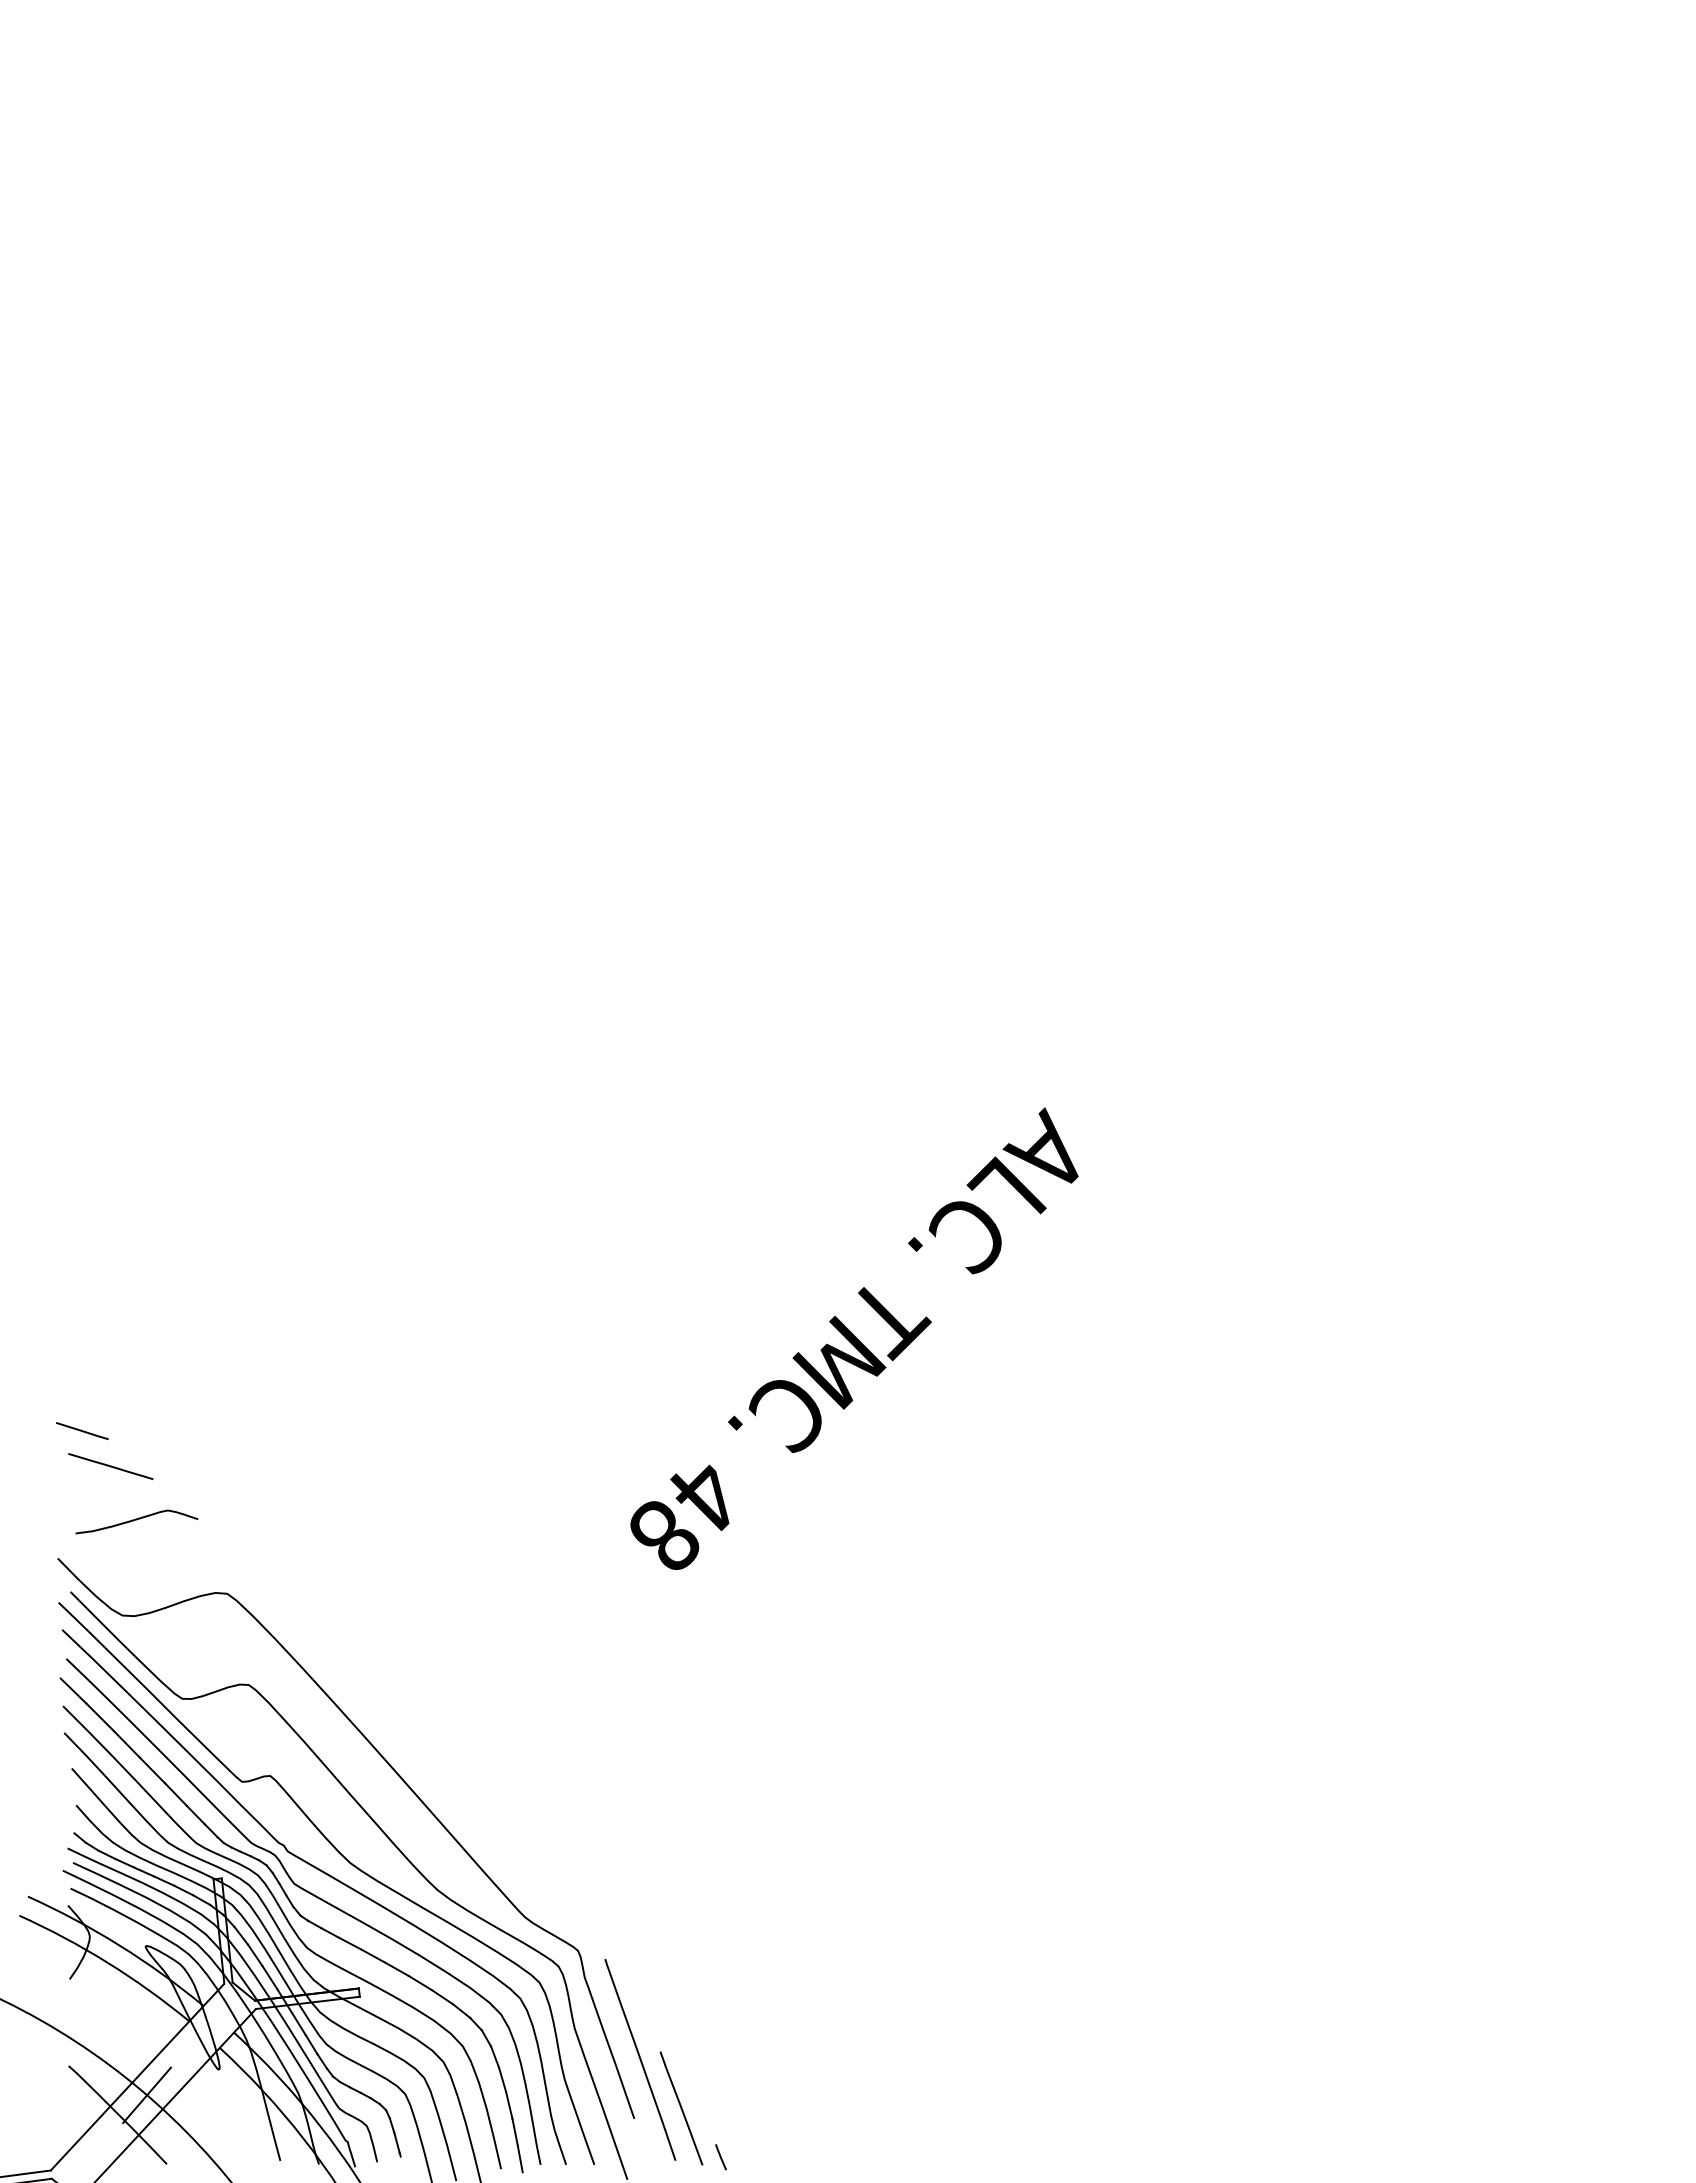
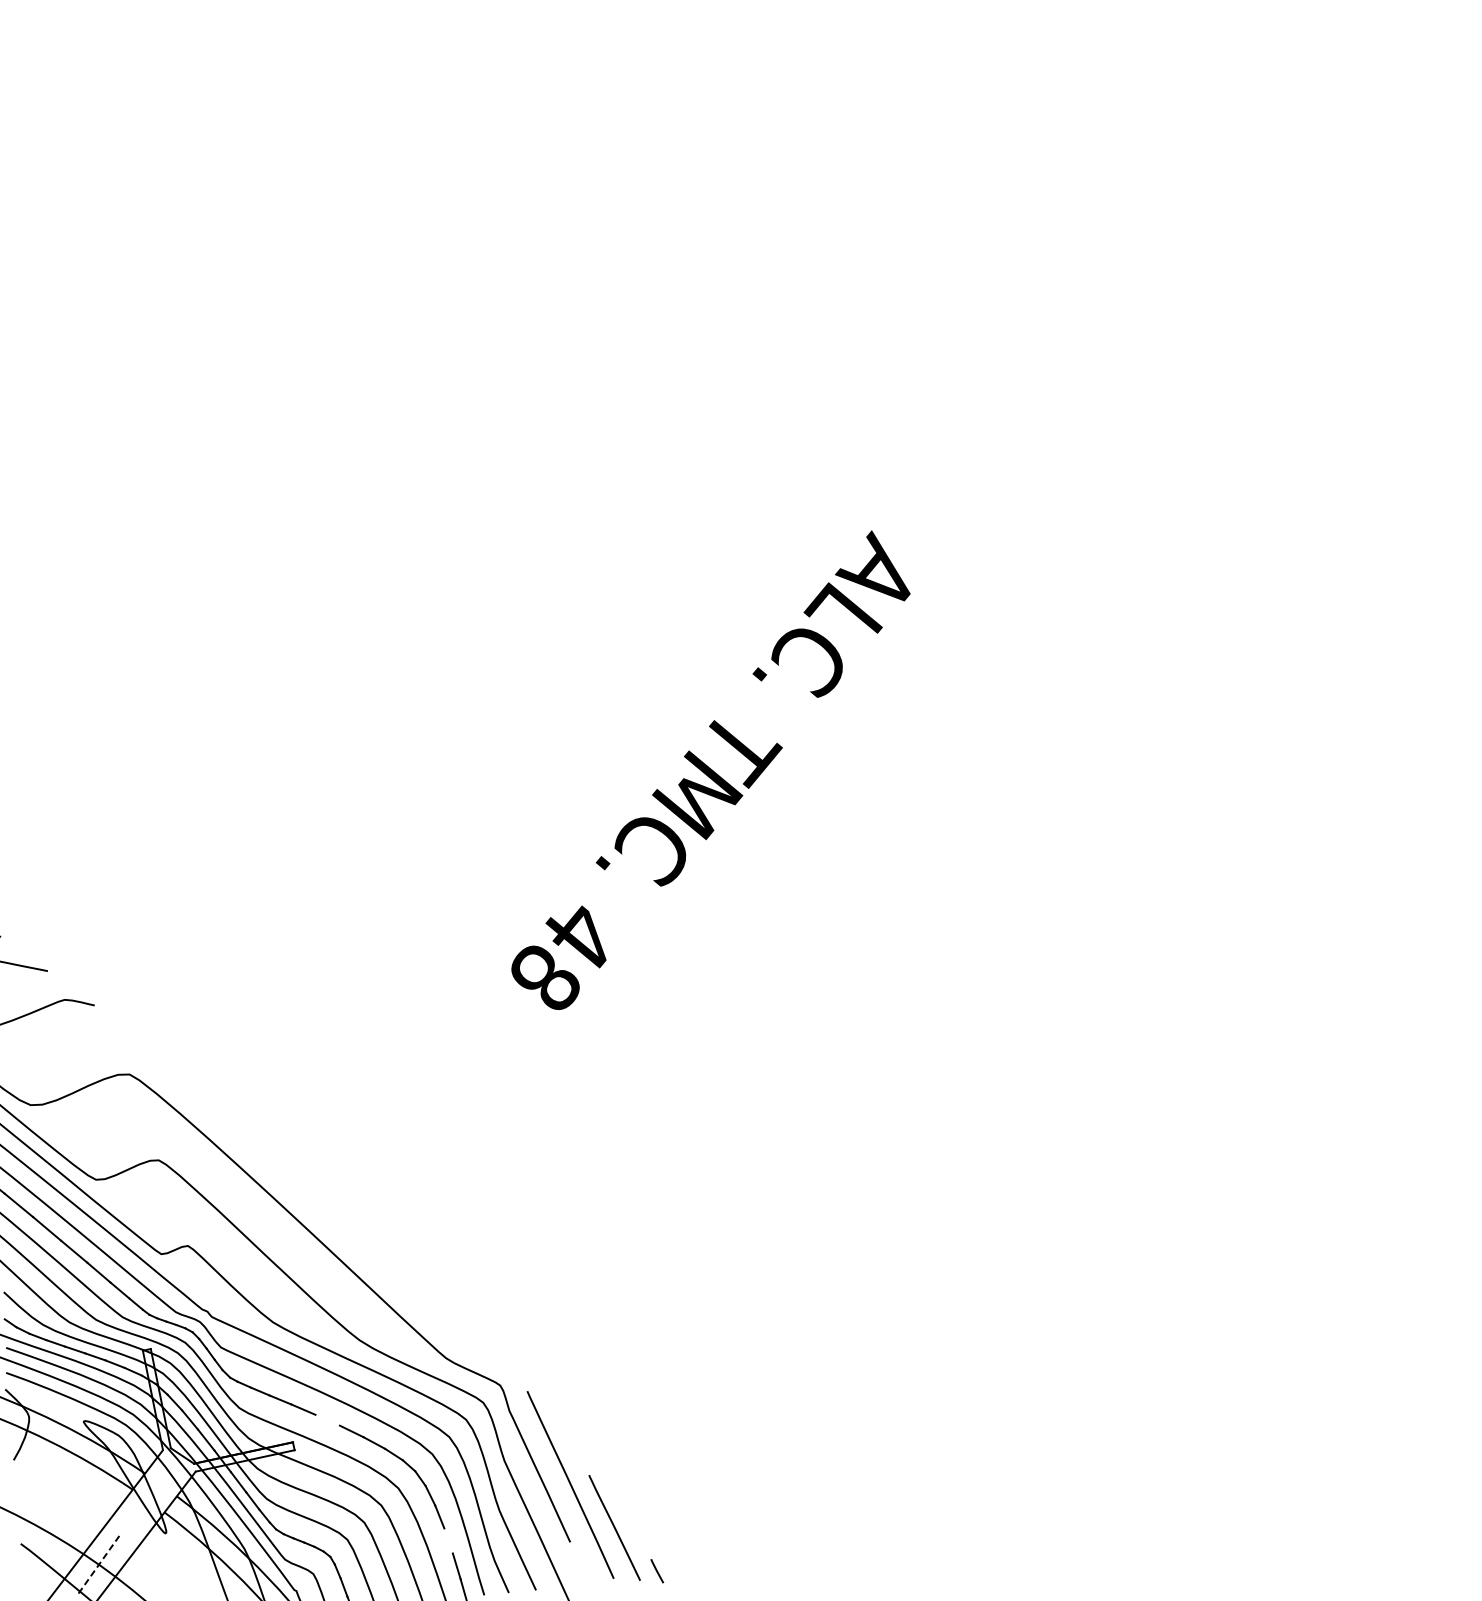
line: (396, 1969) -> (327, 1420), removed
line: (147, 2095) -> (99, 1564), solid -> dashed
line: (509, 2105) -> (448, 1541), removed

